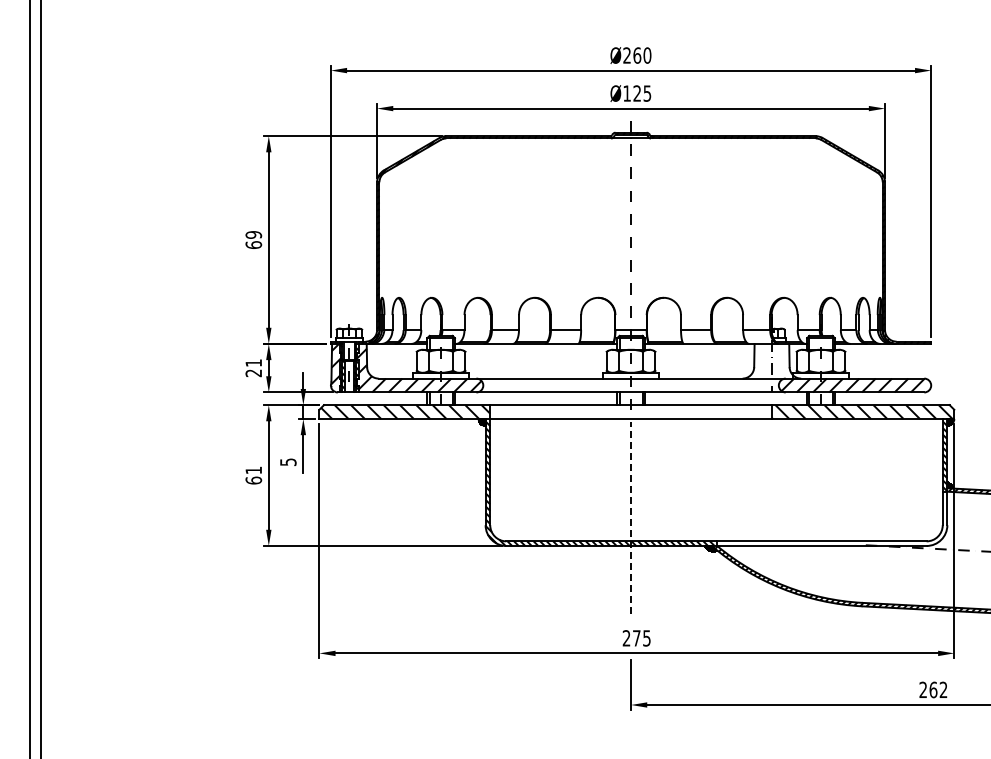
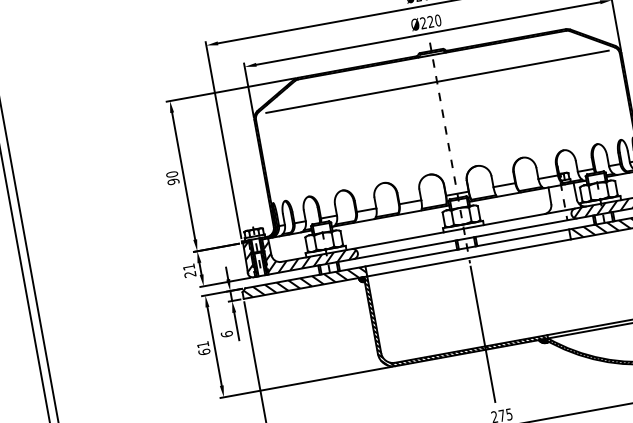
text: (637, 93) -> (430, 21), Ø125 -> Ø220
line: (631, 175) -> (437, 81), added
text: (253, 240) -> (172, 178), 69 -> 90
text: (288, 462) -> (227, 334), 5 -> 6
line: (631, 524) -> (483, 334), dashed -> solid

